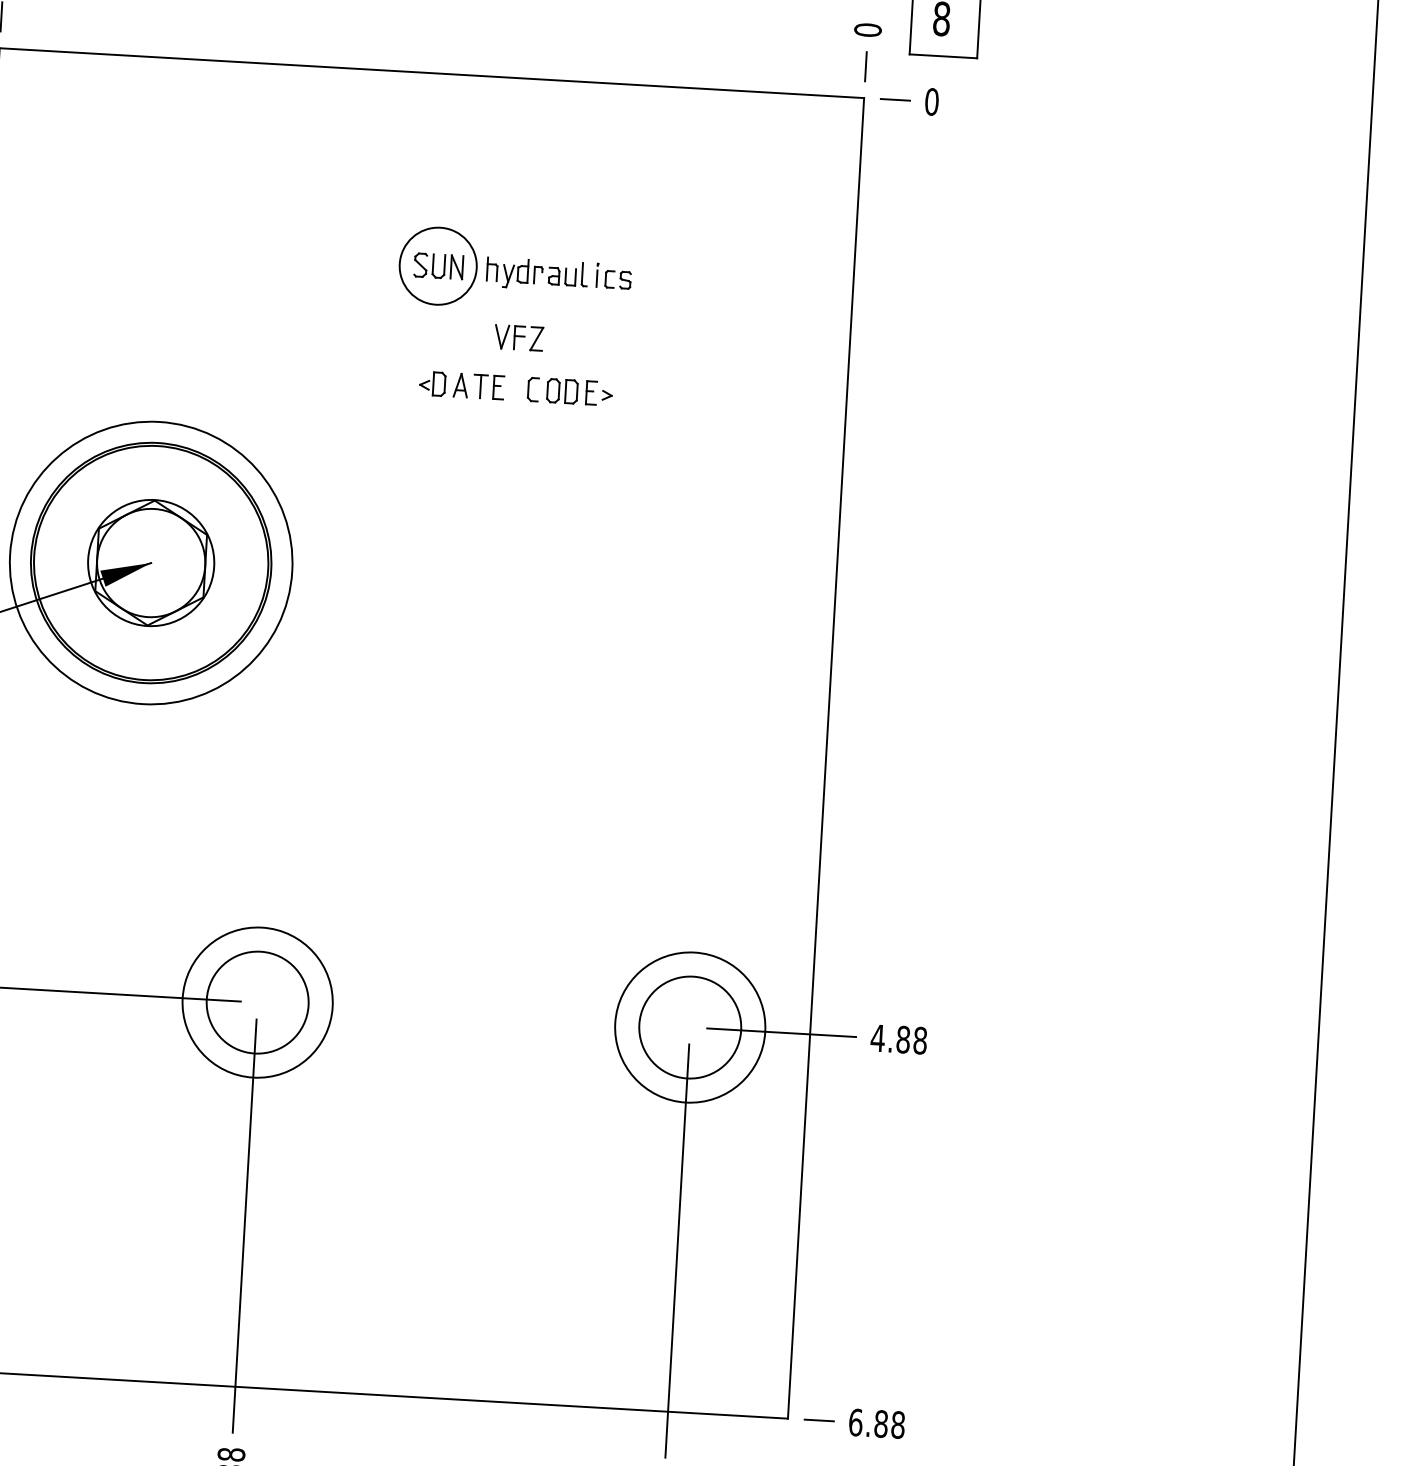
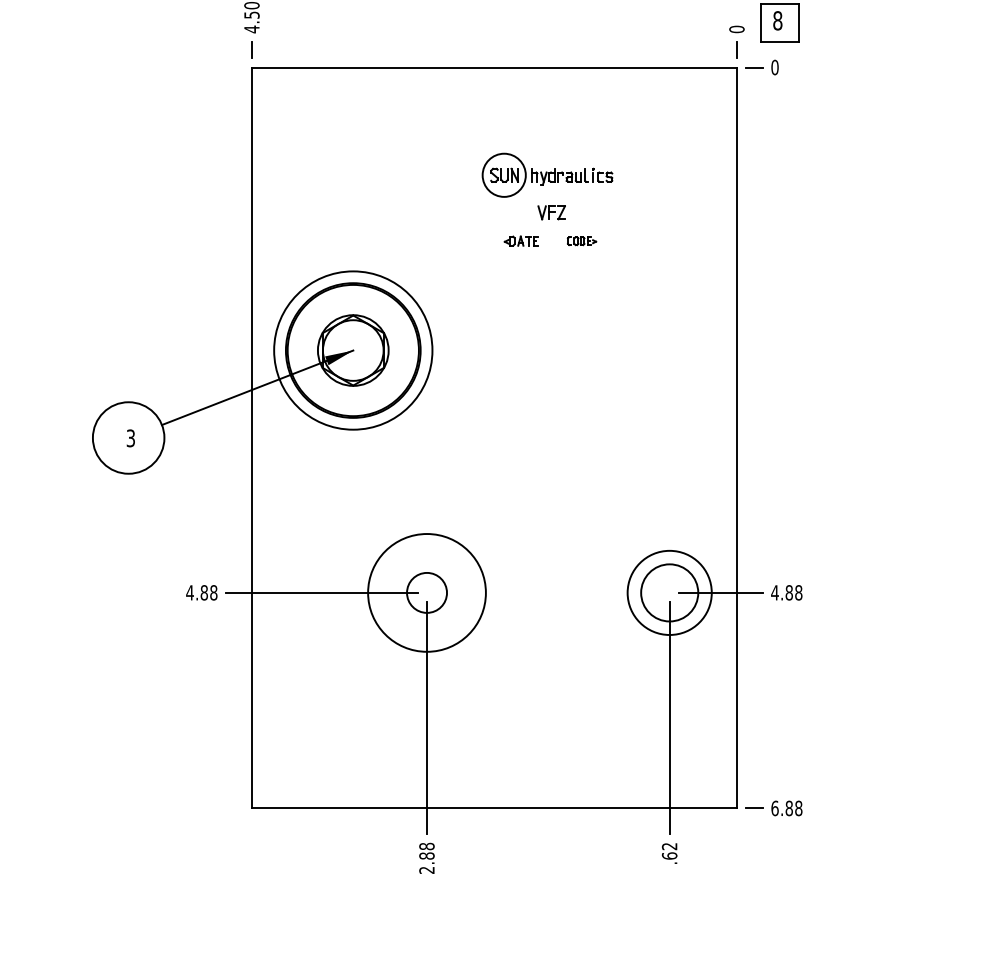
part: (460, 384) -> (520, 240), size x0.7
part: (569, 390) -> (581, 240), size x0.6
circle: (256, 1001) -> (426, 592), size x0.7
circle: (256, 1001) -> (426, 592), size x1.4

